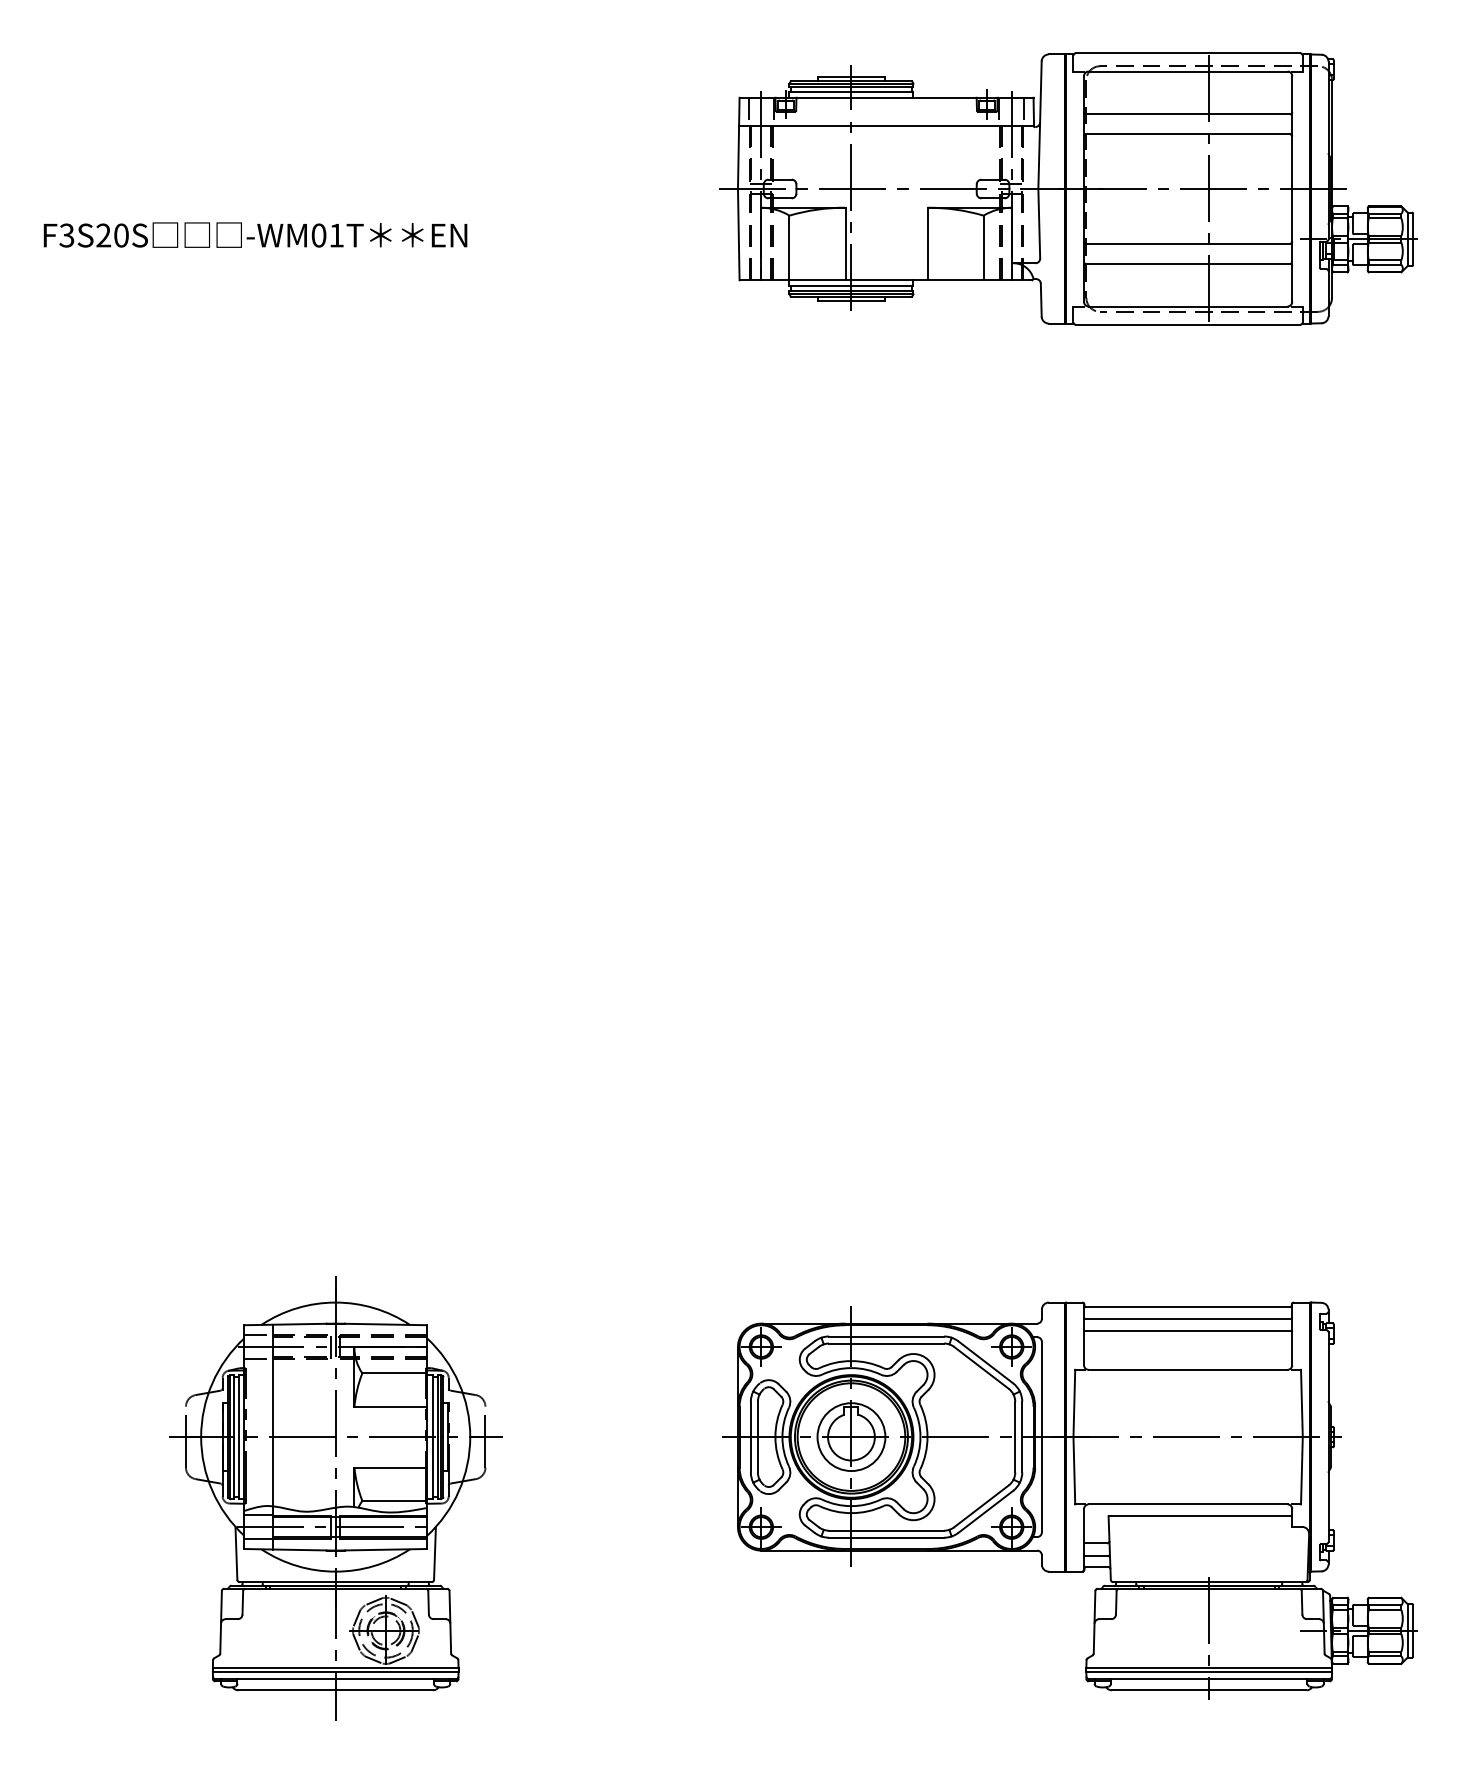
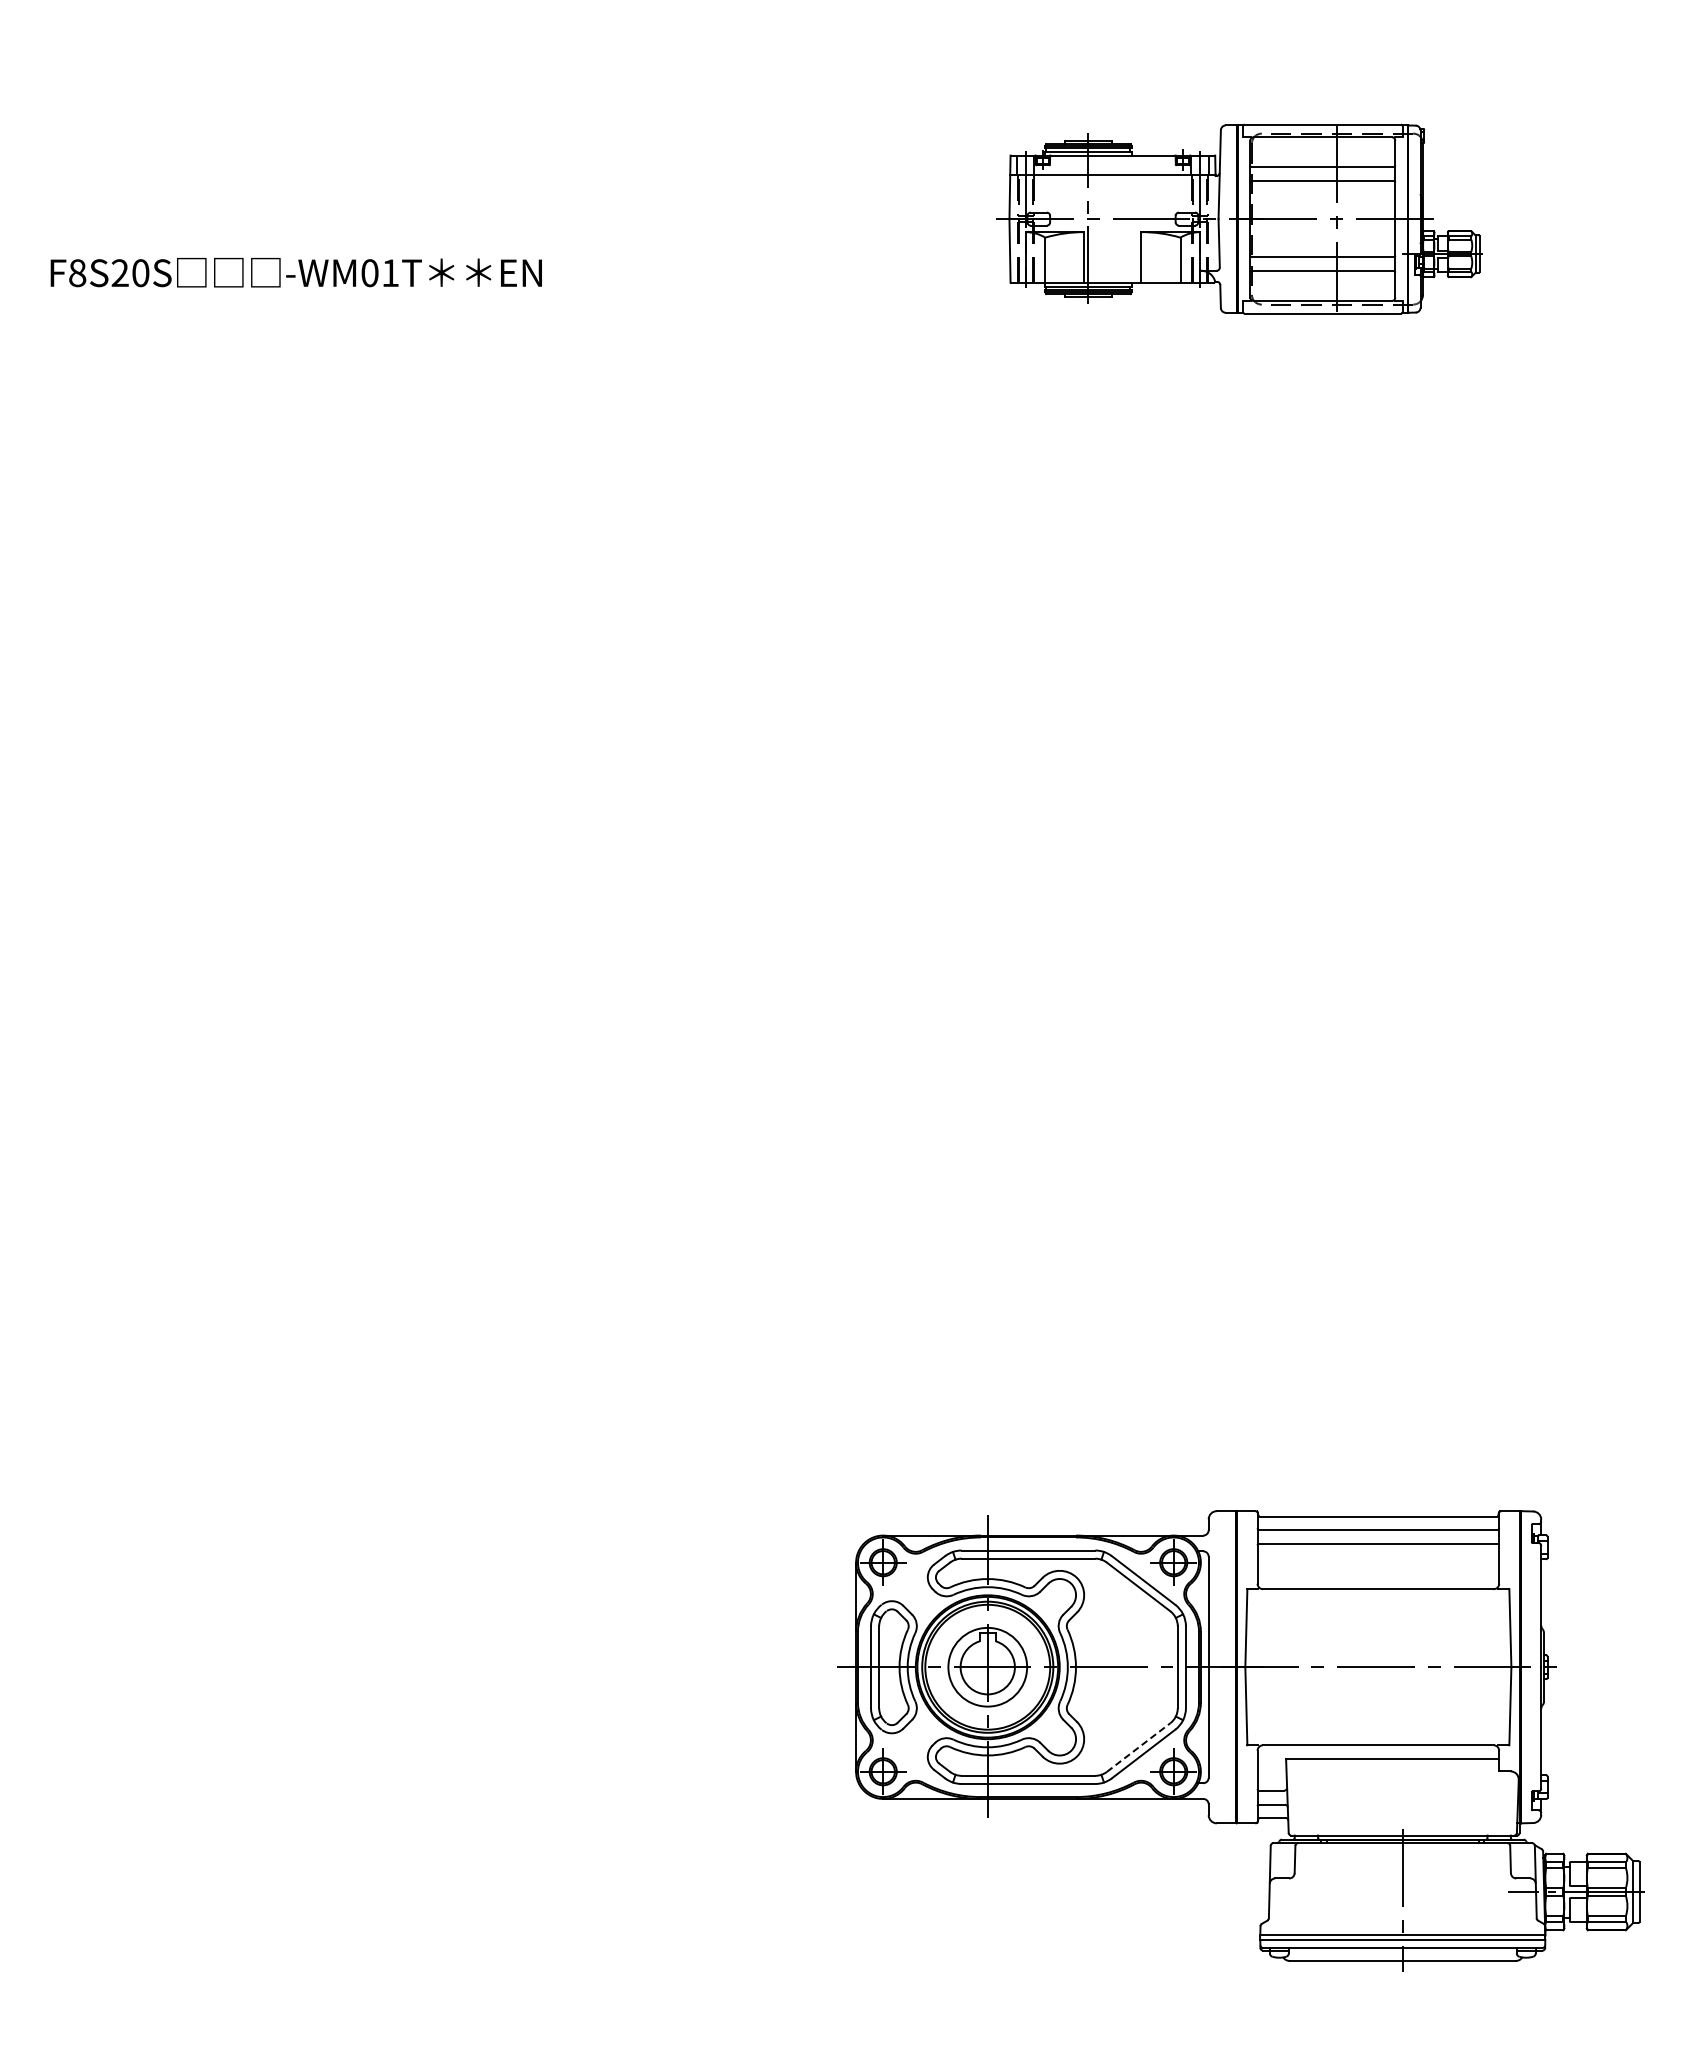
part: (1068, 188) -> (1239, 218), size x0.6
text: (66, 235) -> (77, 273), F3S20S -> F8S20S
part: (334, 1498) -> (388, 1738), removed
line: (982, 1506) -> (1139, 1747), solid -> dashed

